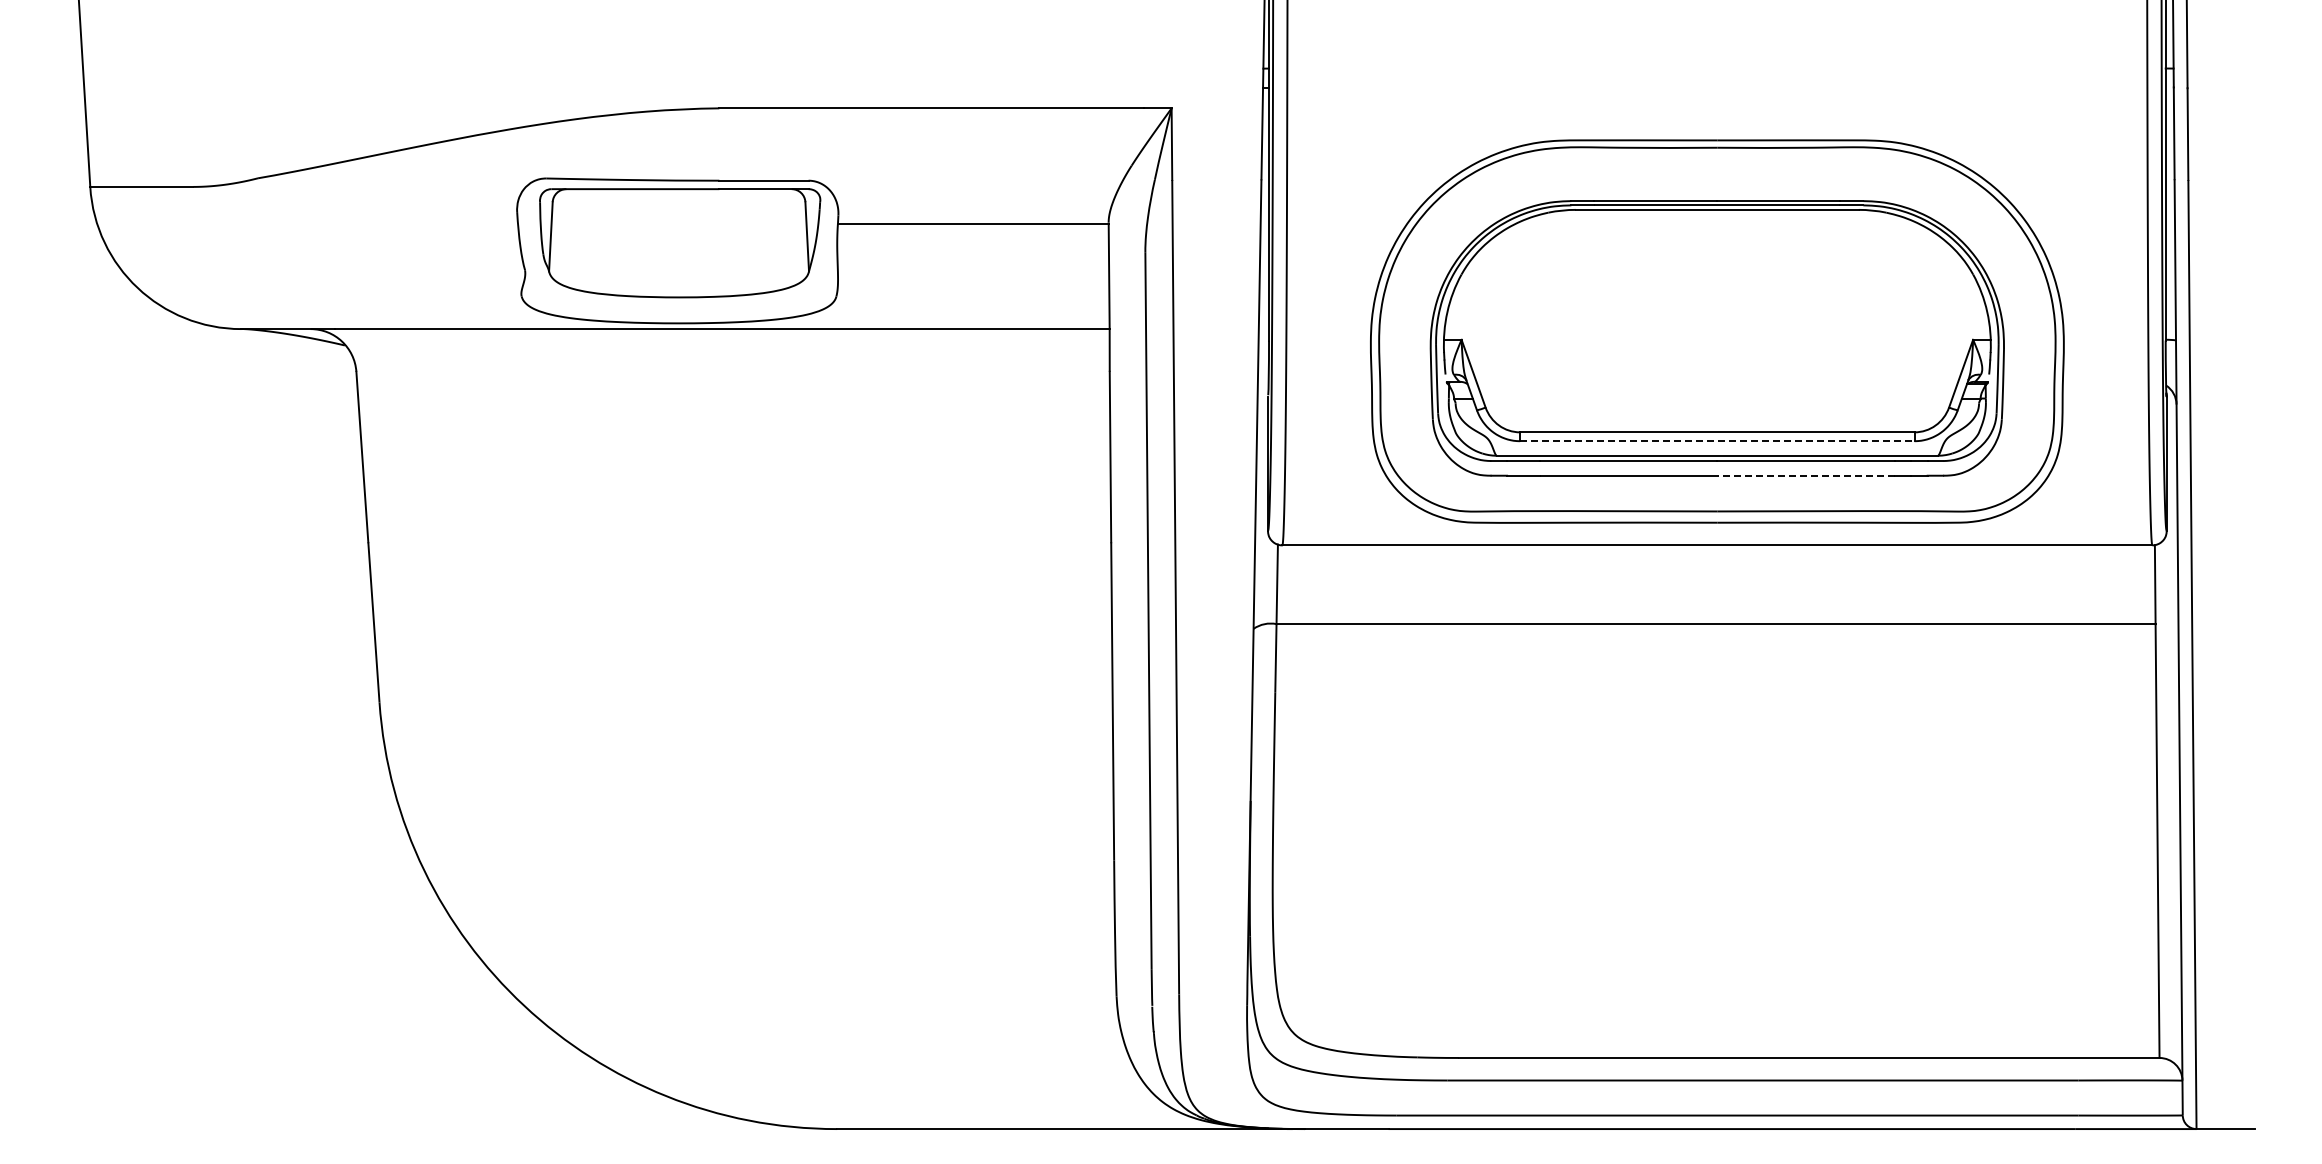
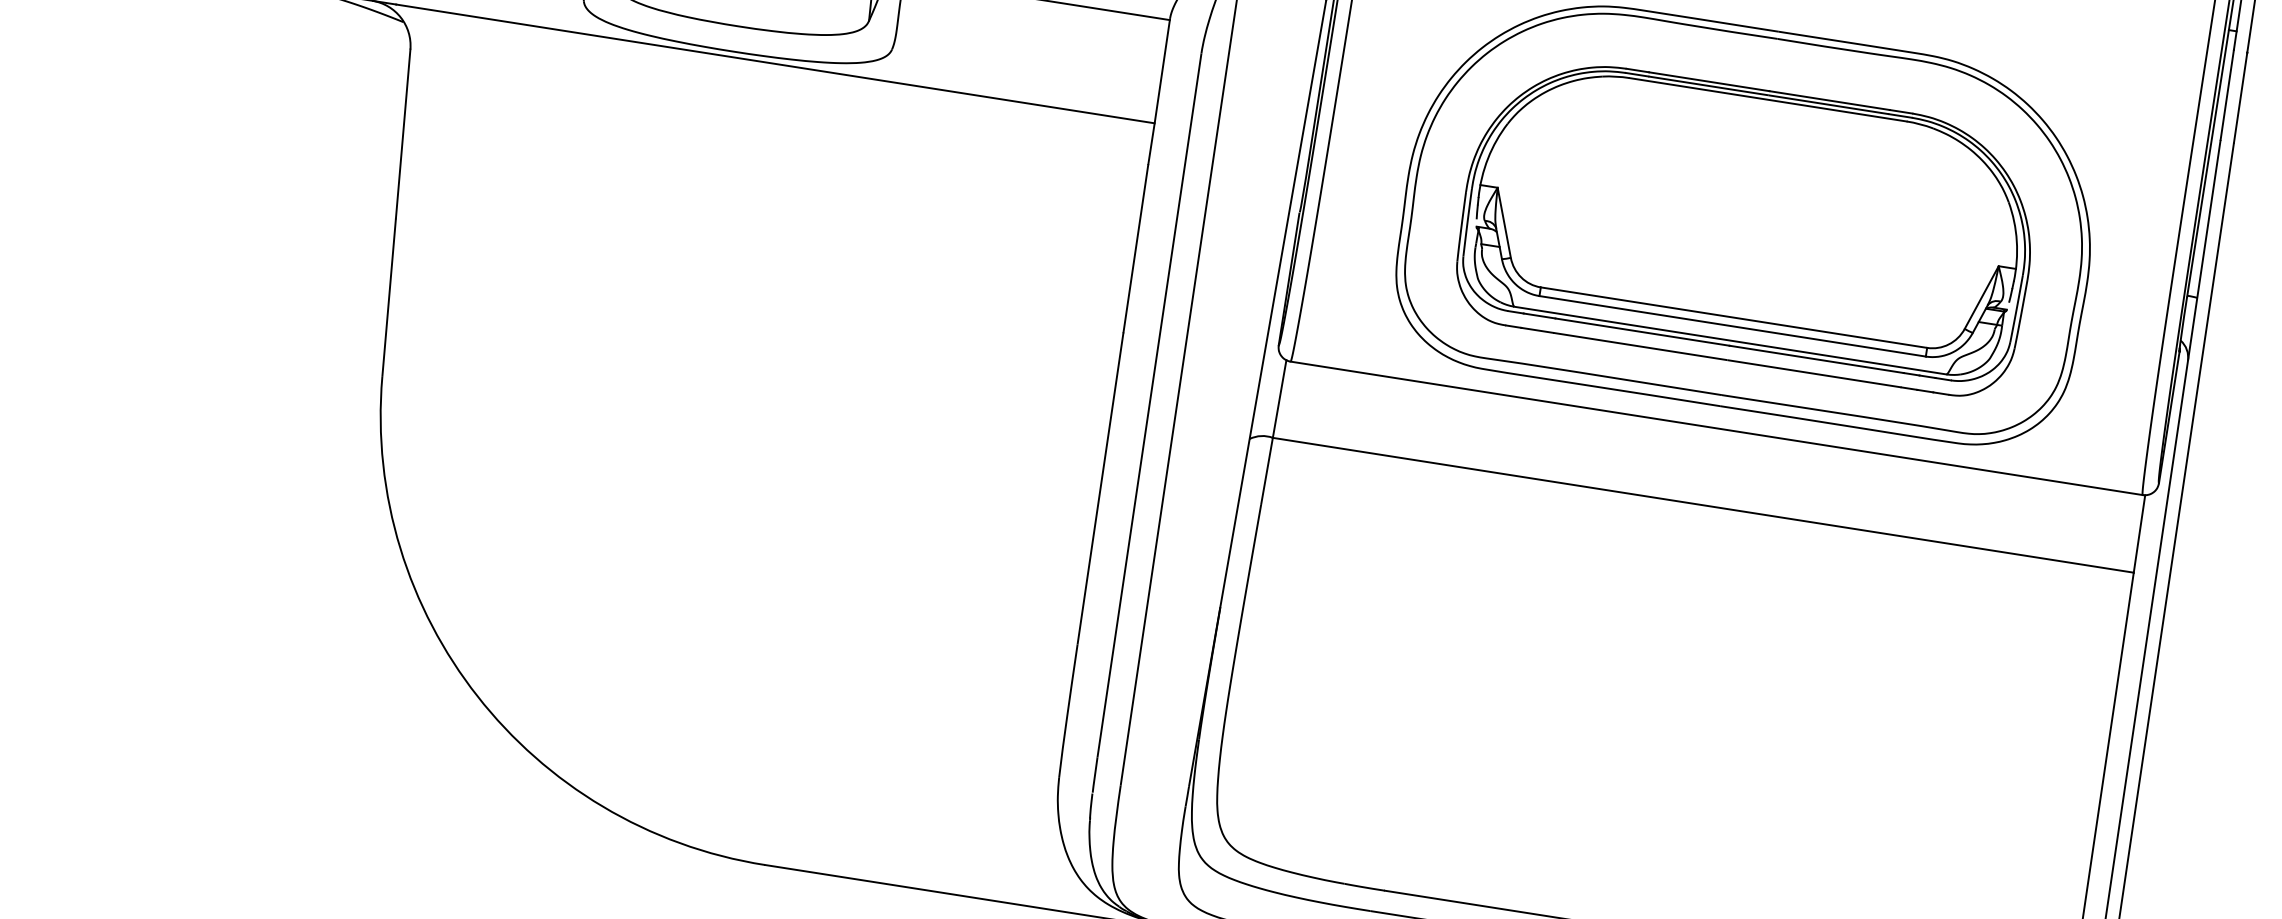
line: (1717, 441) -> (1732, 326), dashed -> solid
line: (1806, 475) -> (1814, 373), dashed -> solid

